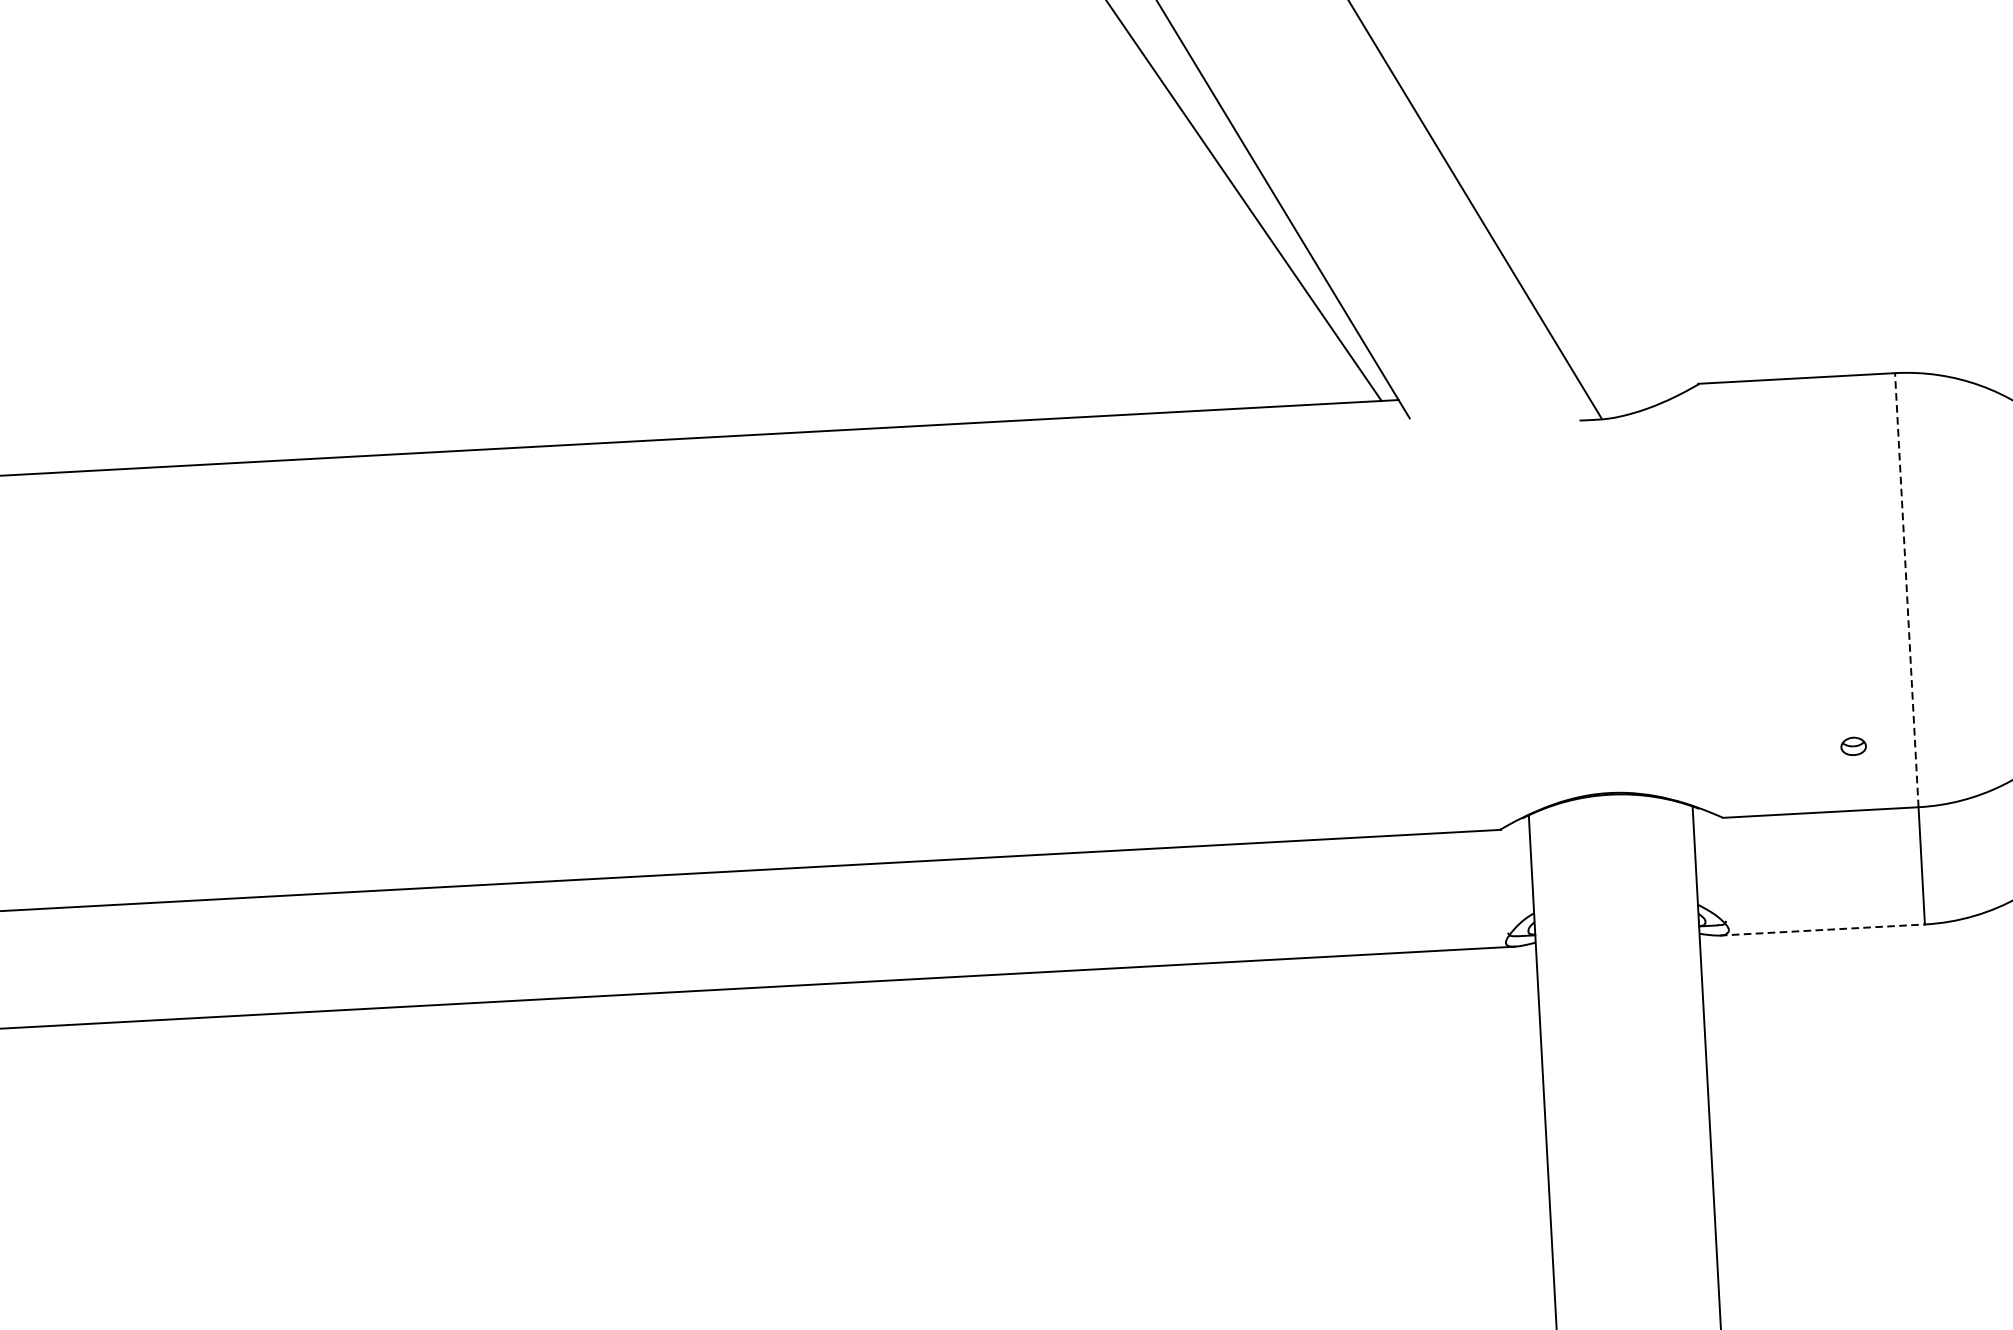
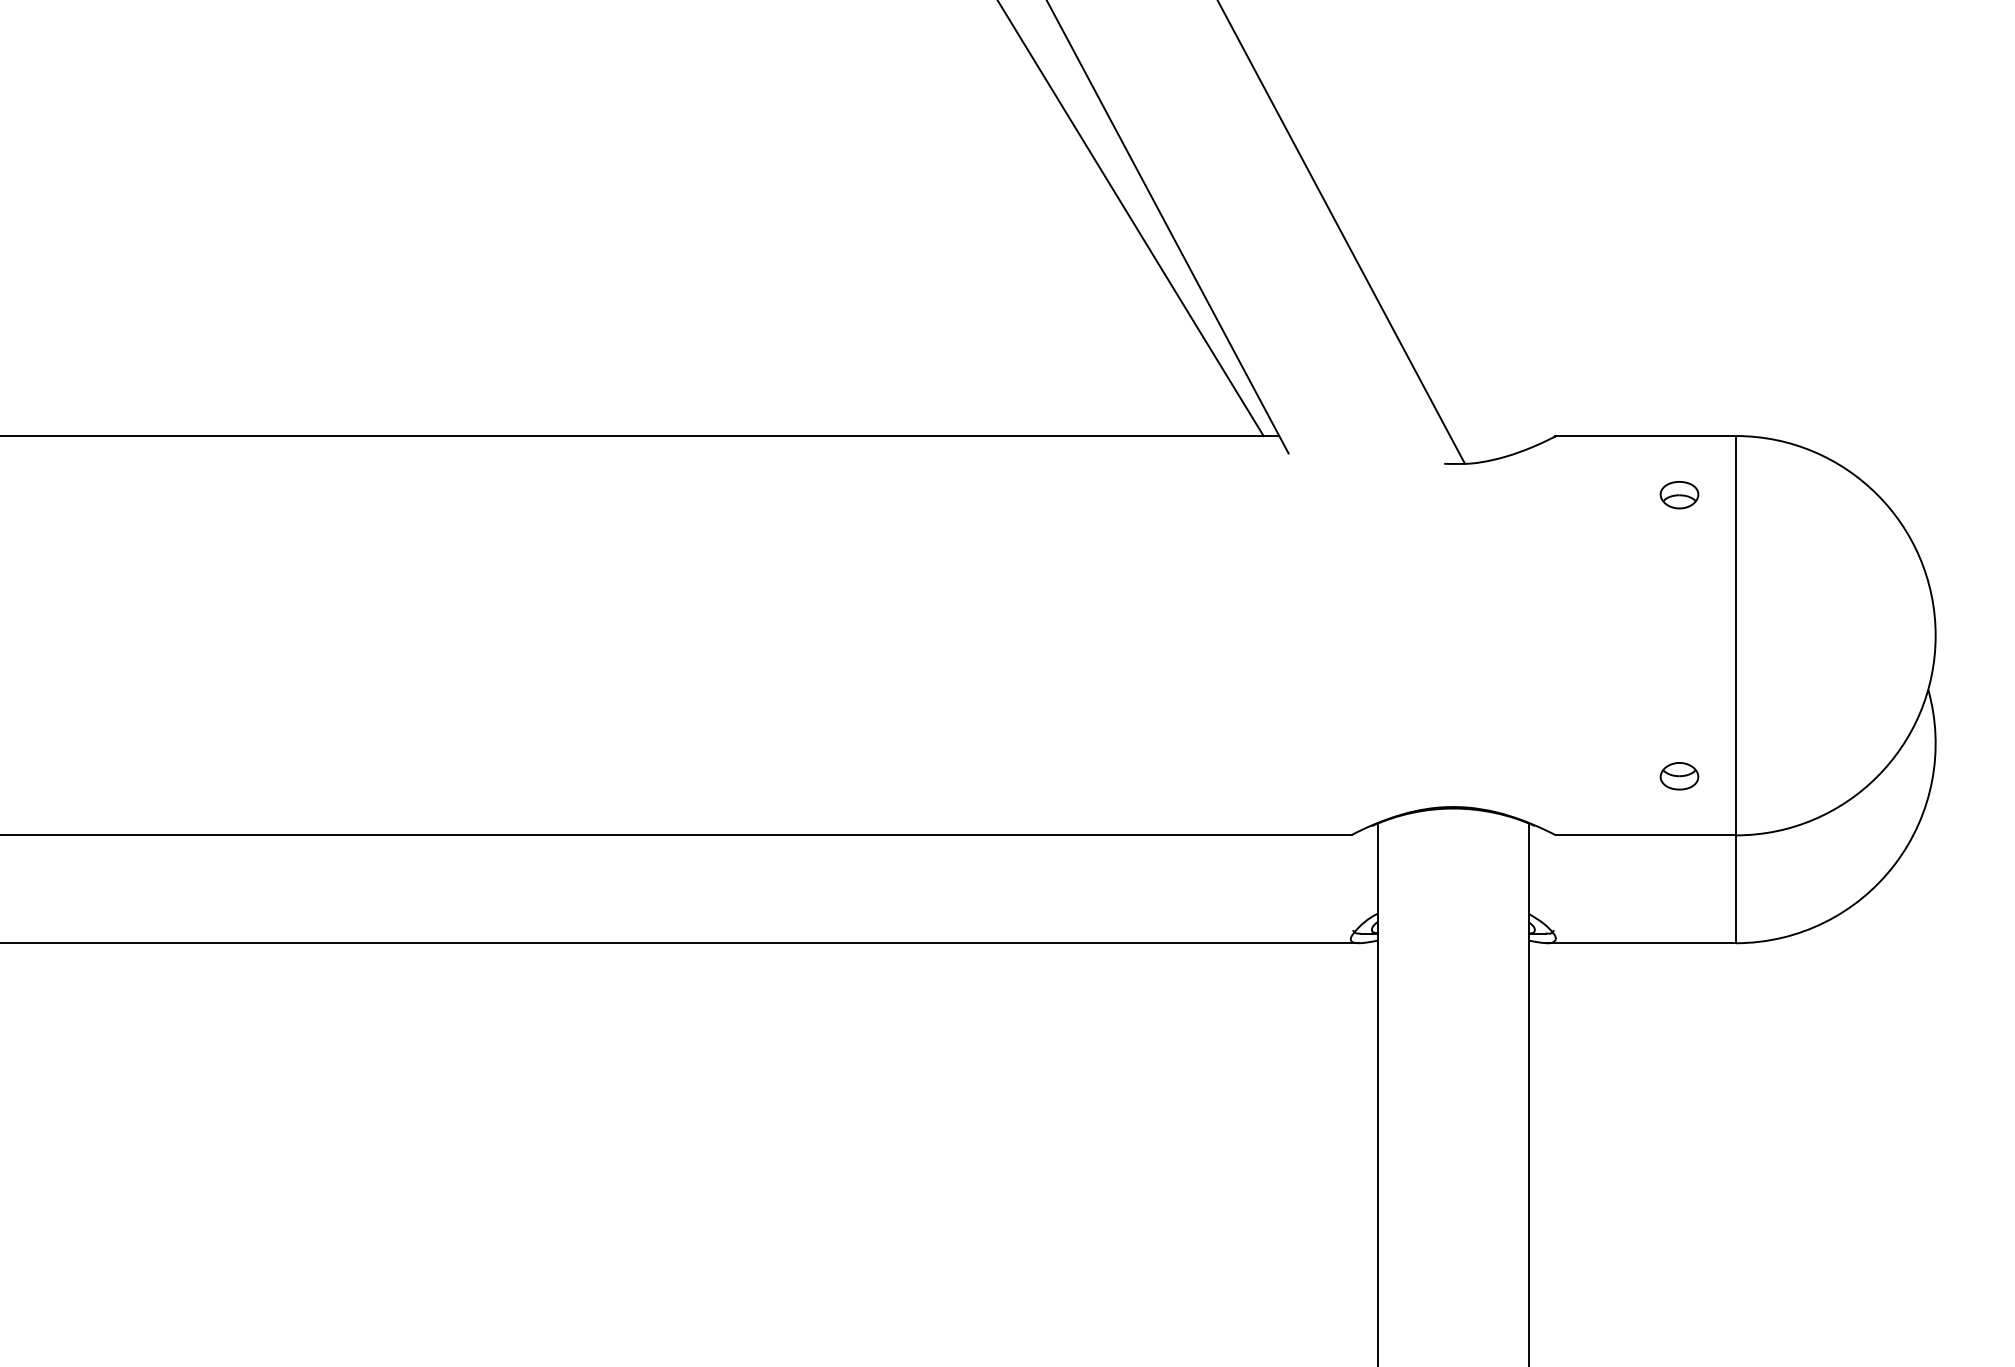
part: (1837, 441) -> (1679, 495), added
line: (1906, 589) -> (1735, 635), dashed -> solid
part: (1853, 746) -> (1679, 776), size x1.67
line: (1823, 930) -> (1642, 943), dashed -> solid

